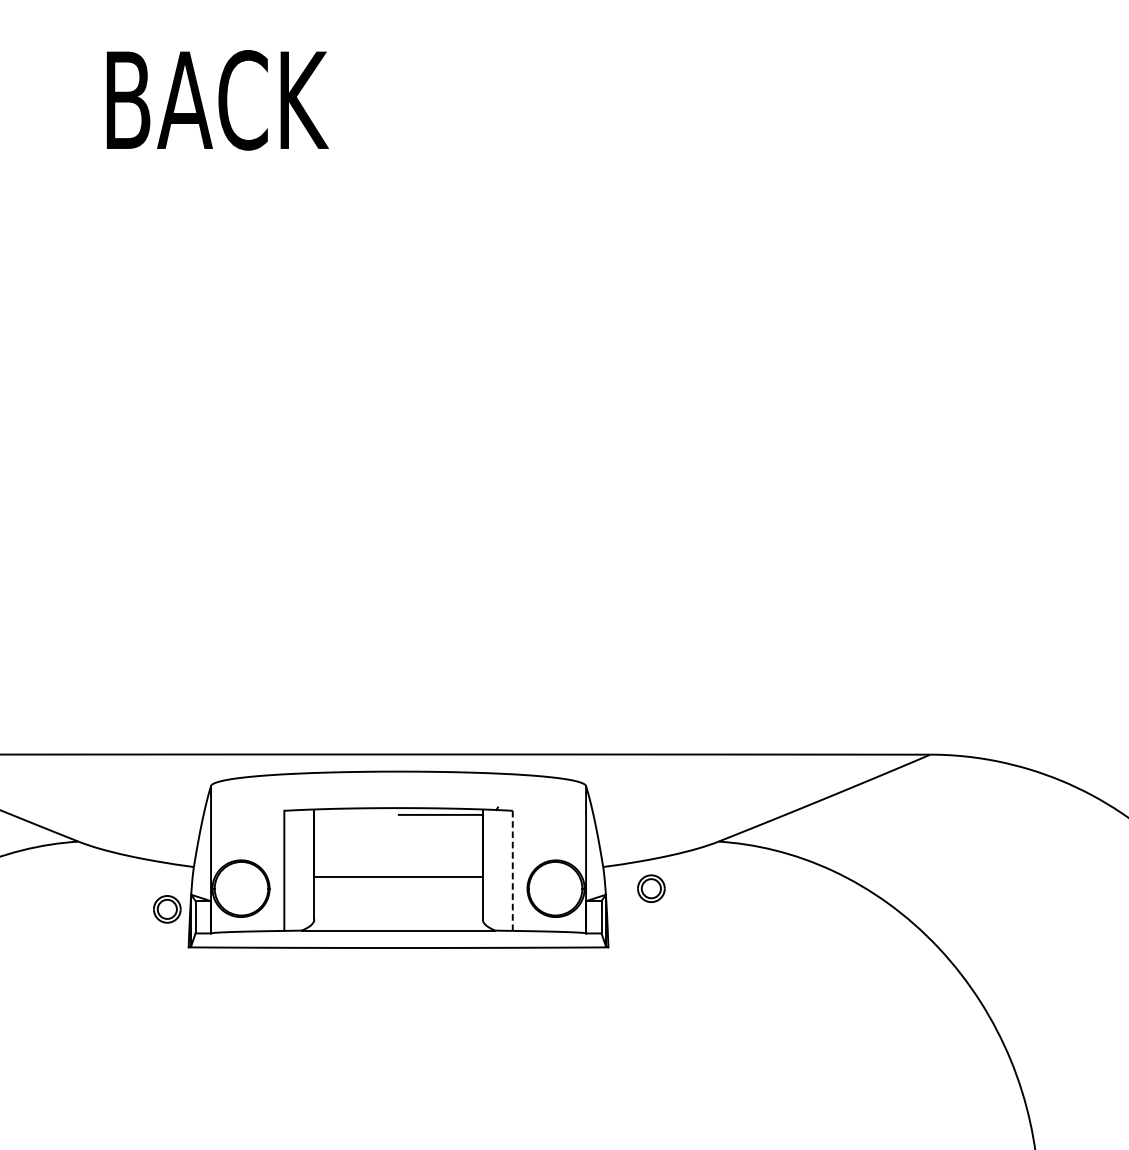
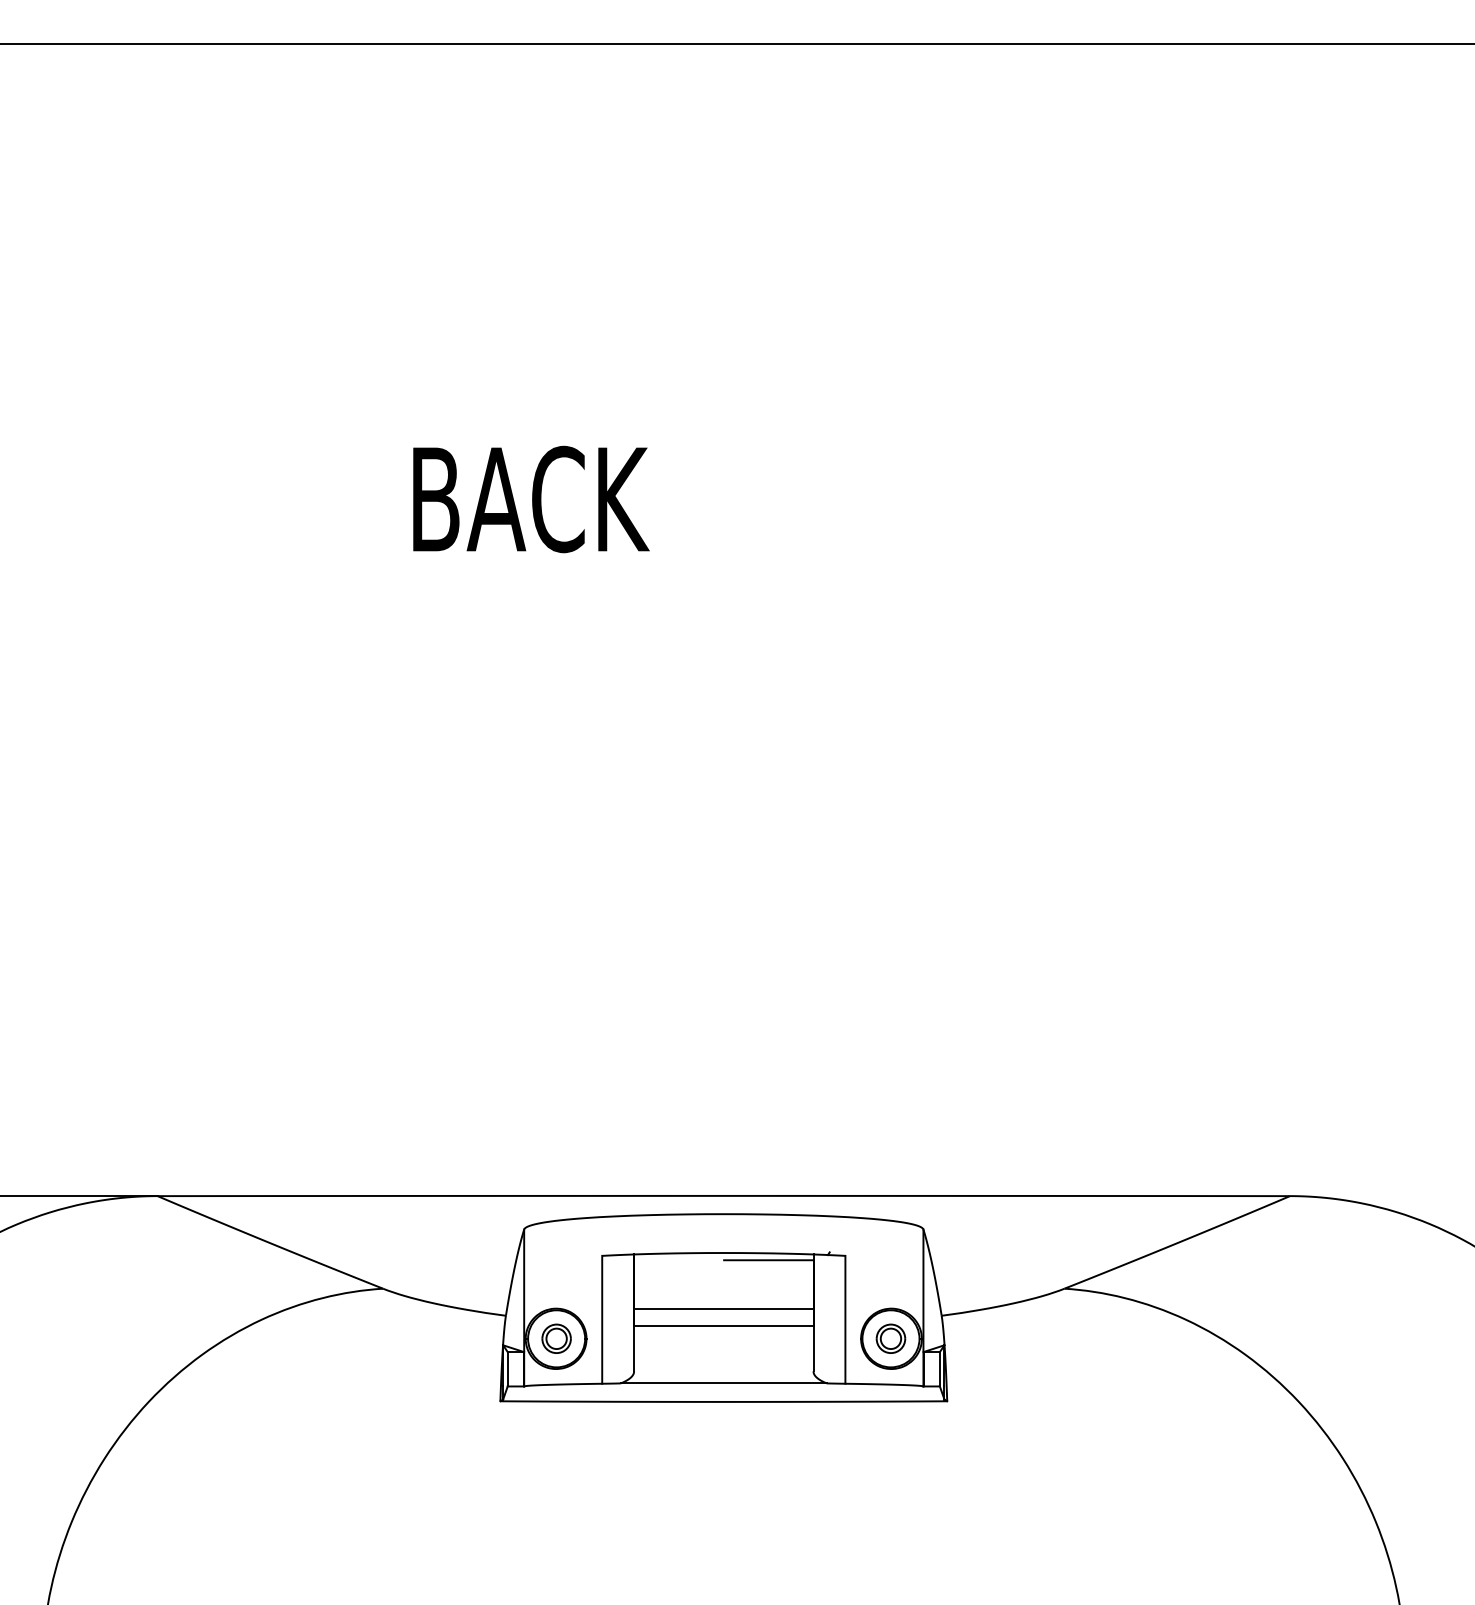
line: (398, 860) -> (723, 1308), added
line: (512, 870) -> (845, 1319), dashed -> solid
part: (650, 888) -> (890, 1338), moved
part: (167, 909) -> (556, 1338), moved

